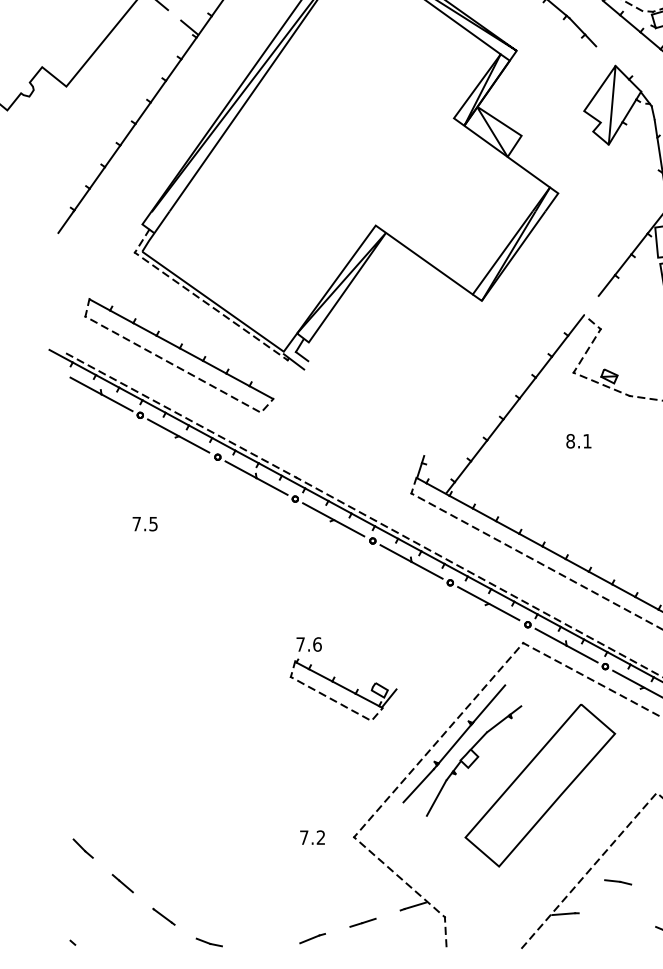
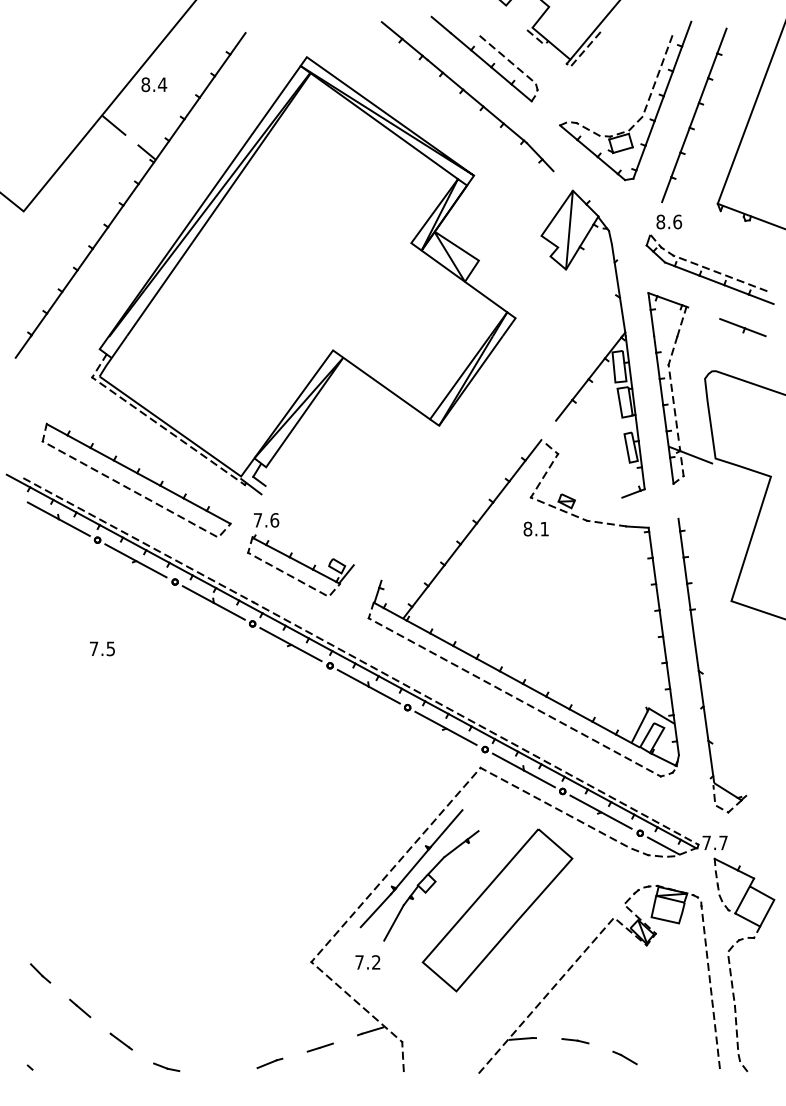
text: (578, 440) -> (535, 528), moved
part: (341, 684) -> (298, 560), moved
text: (312, 837) -> (367, 962), moved
part: (618, 882) -> (575, 1041), moved

